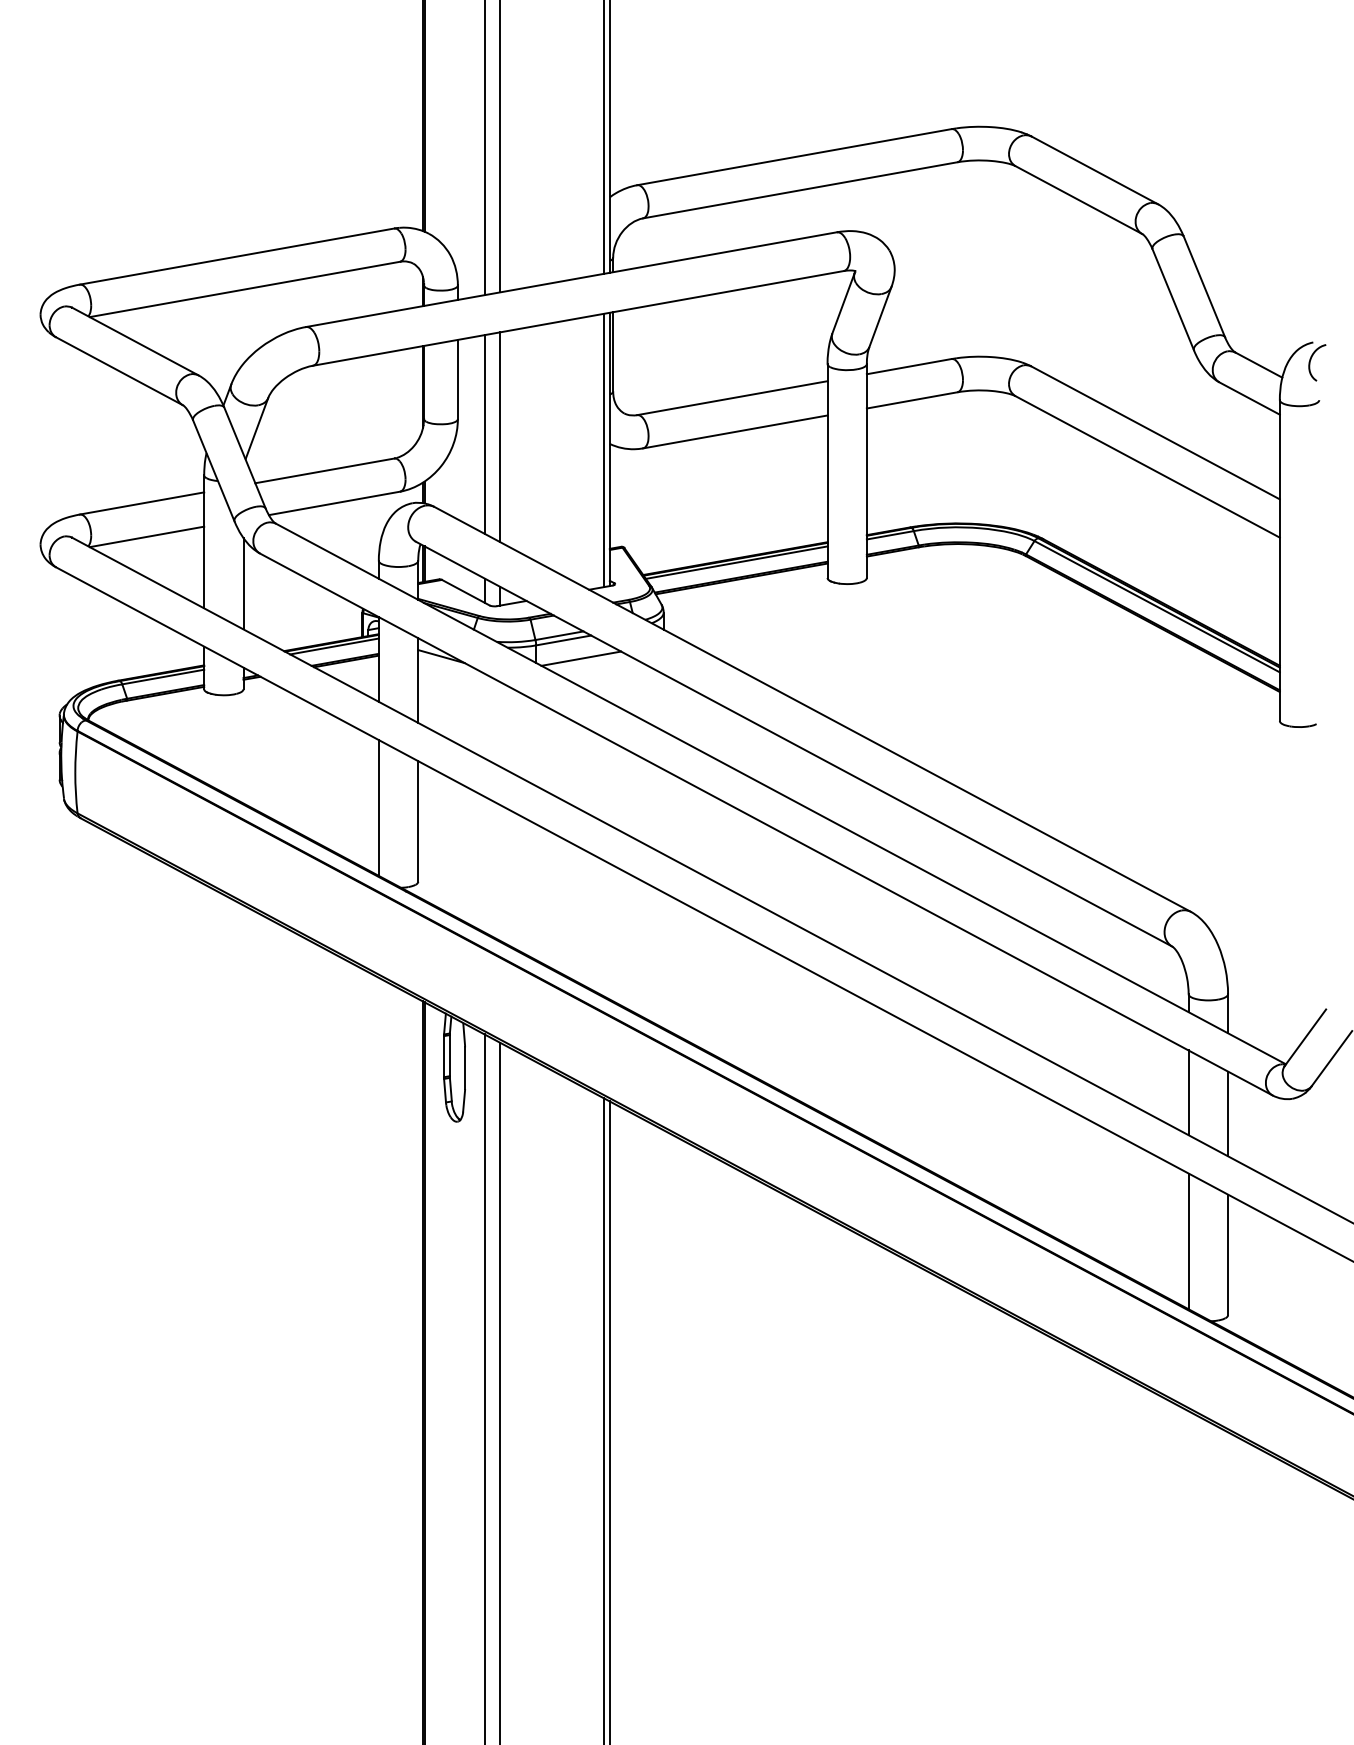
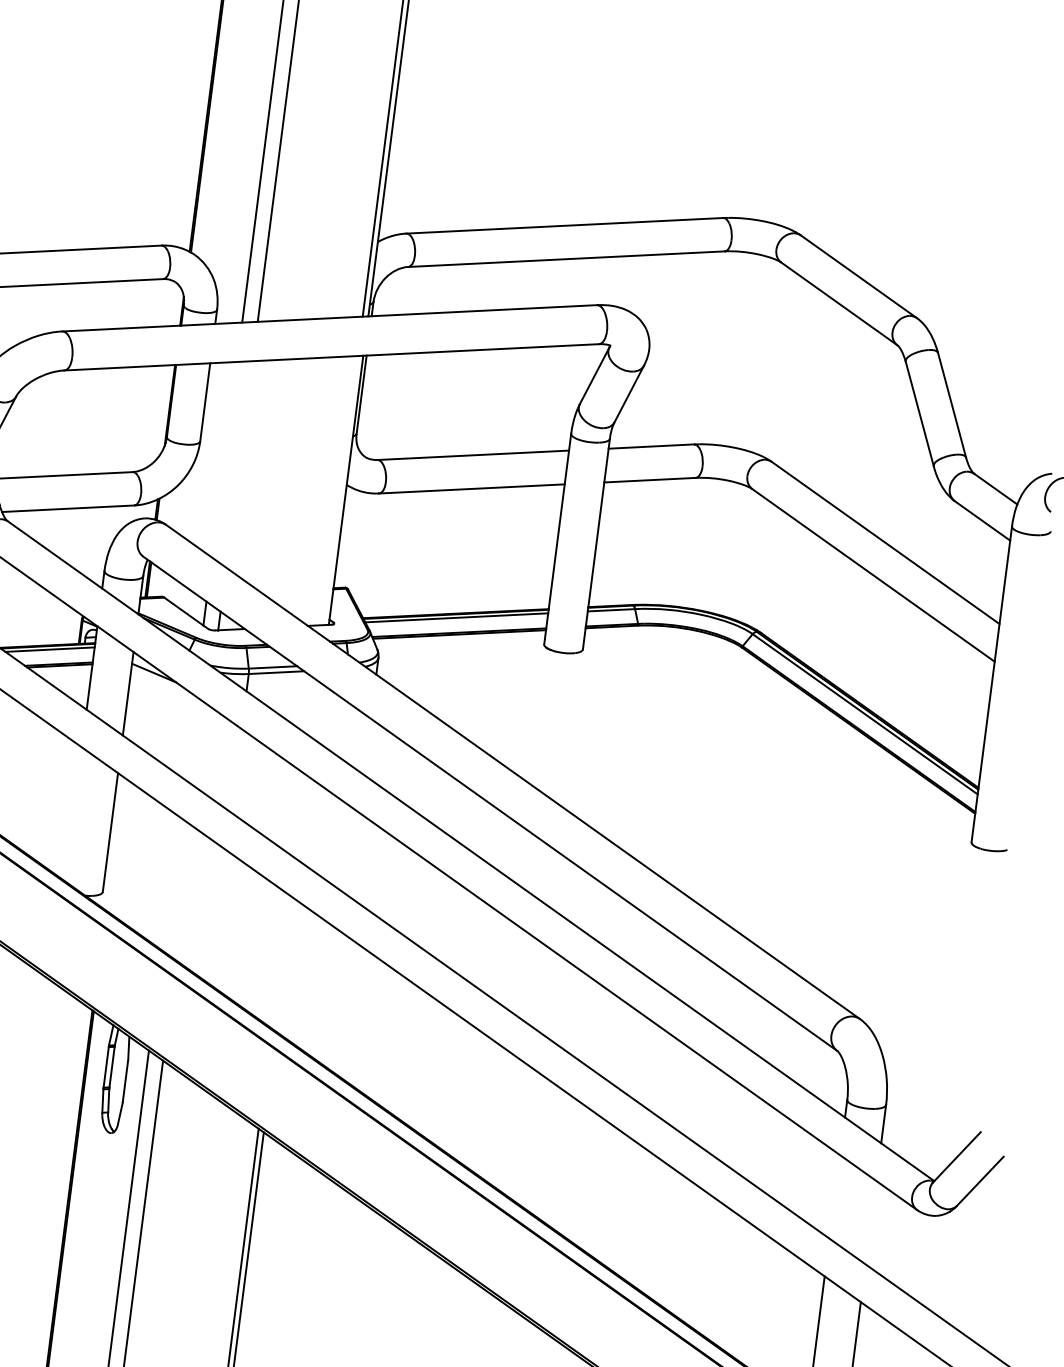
line: (484, 434) -> (224, 459), removed
line: (500, 437) -> (239, 464), removed
line: (604, 450) -> (340, 490), removed
line: (581, 658) -> (291, 692), removed
line: (378, 807) -> (73, 813), removed
line: (1188, 1092) -> (834, 1196), removed
line: (1228, 1113) -> (871, 1222), removed

